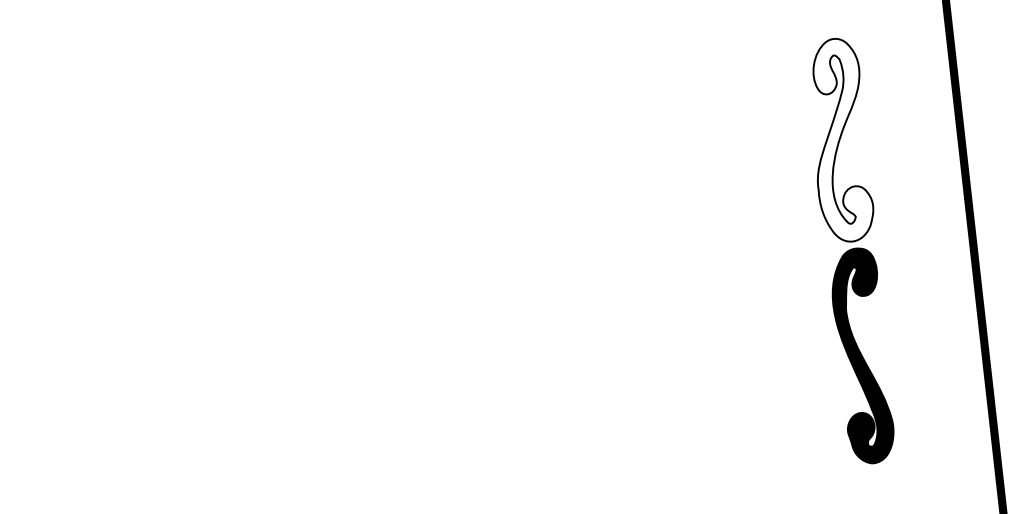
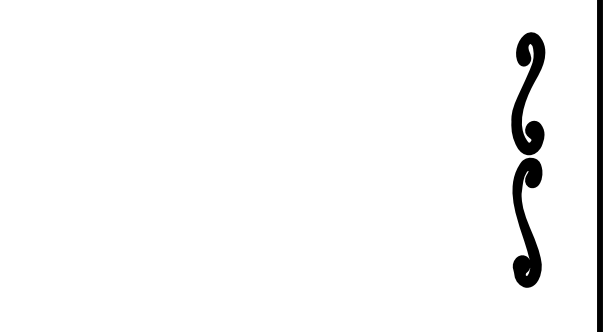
fill: (840, 140) -> (528, 93), added

